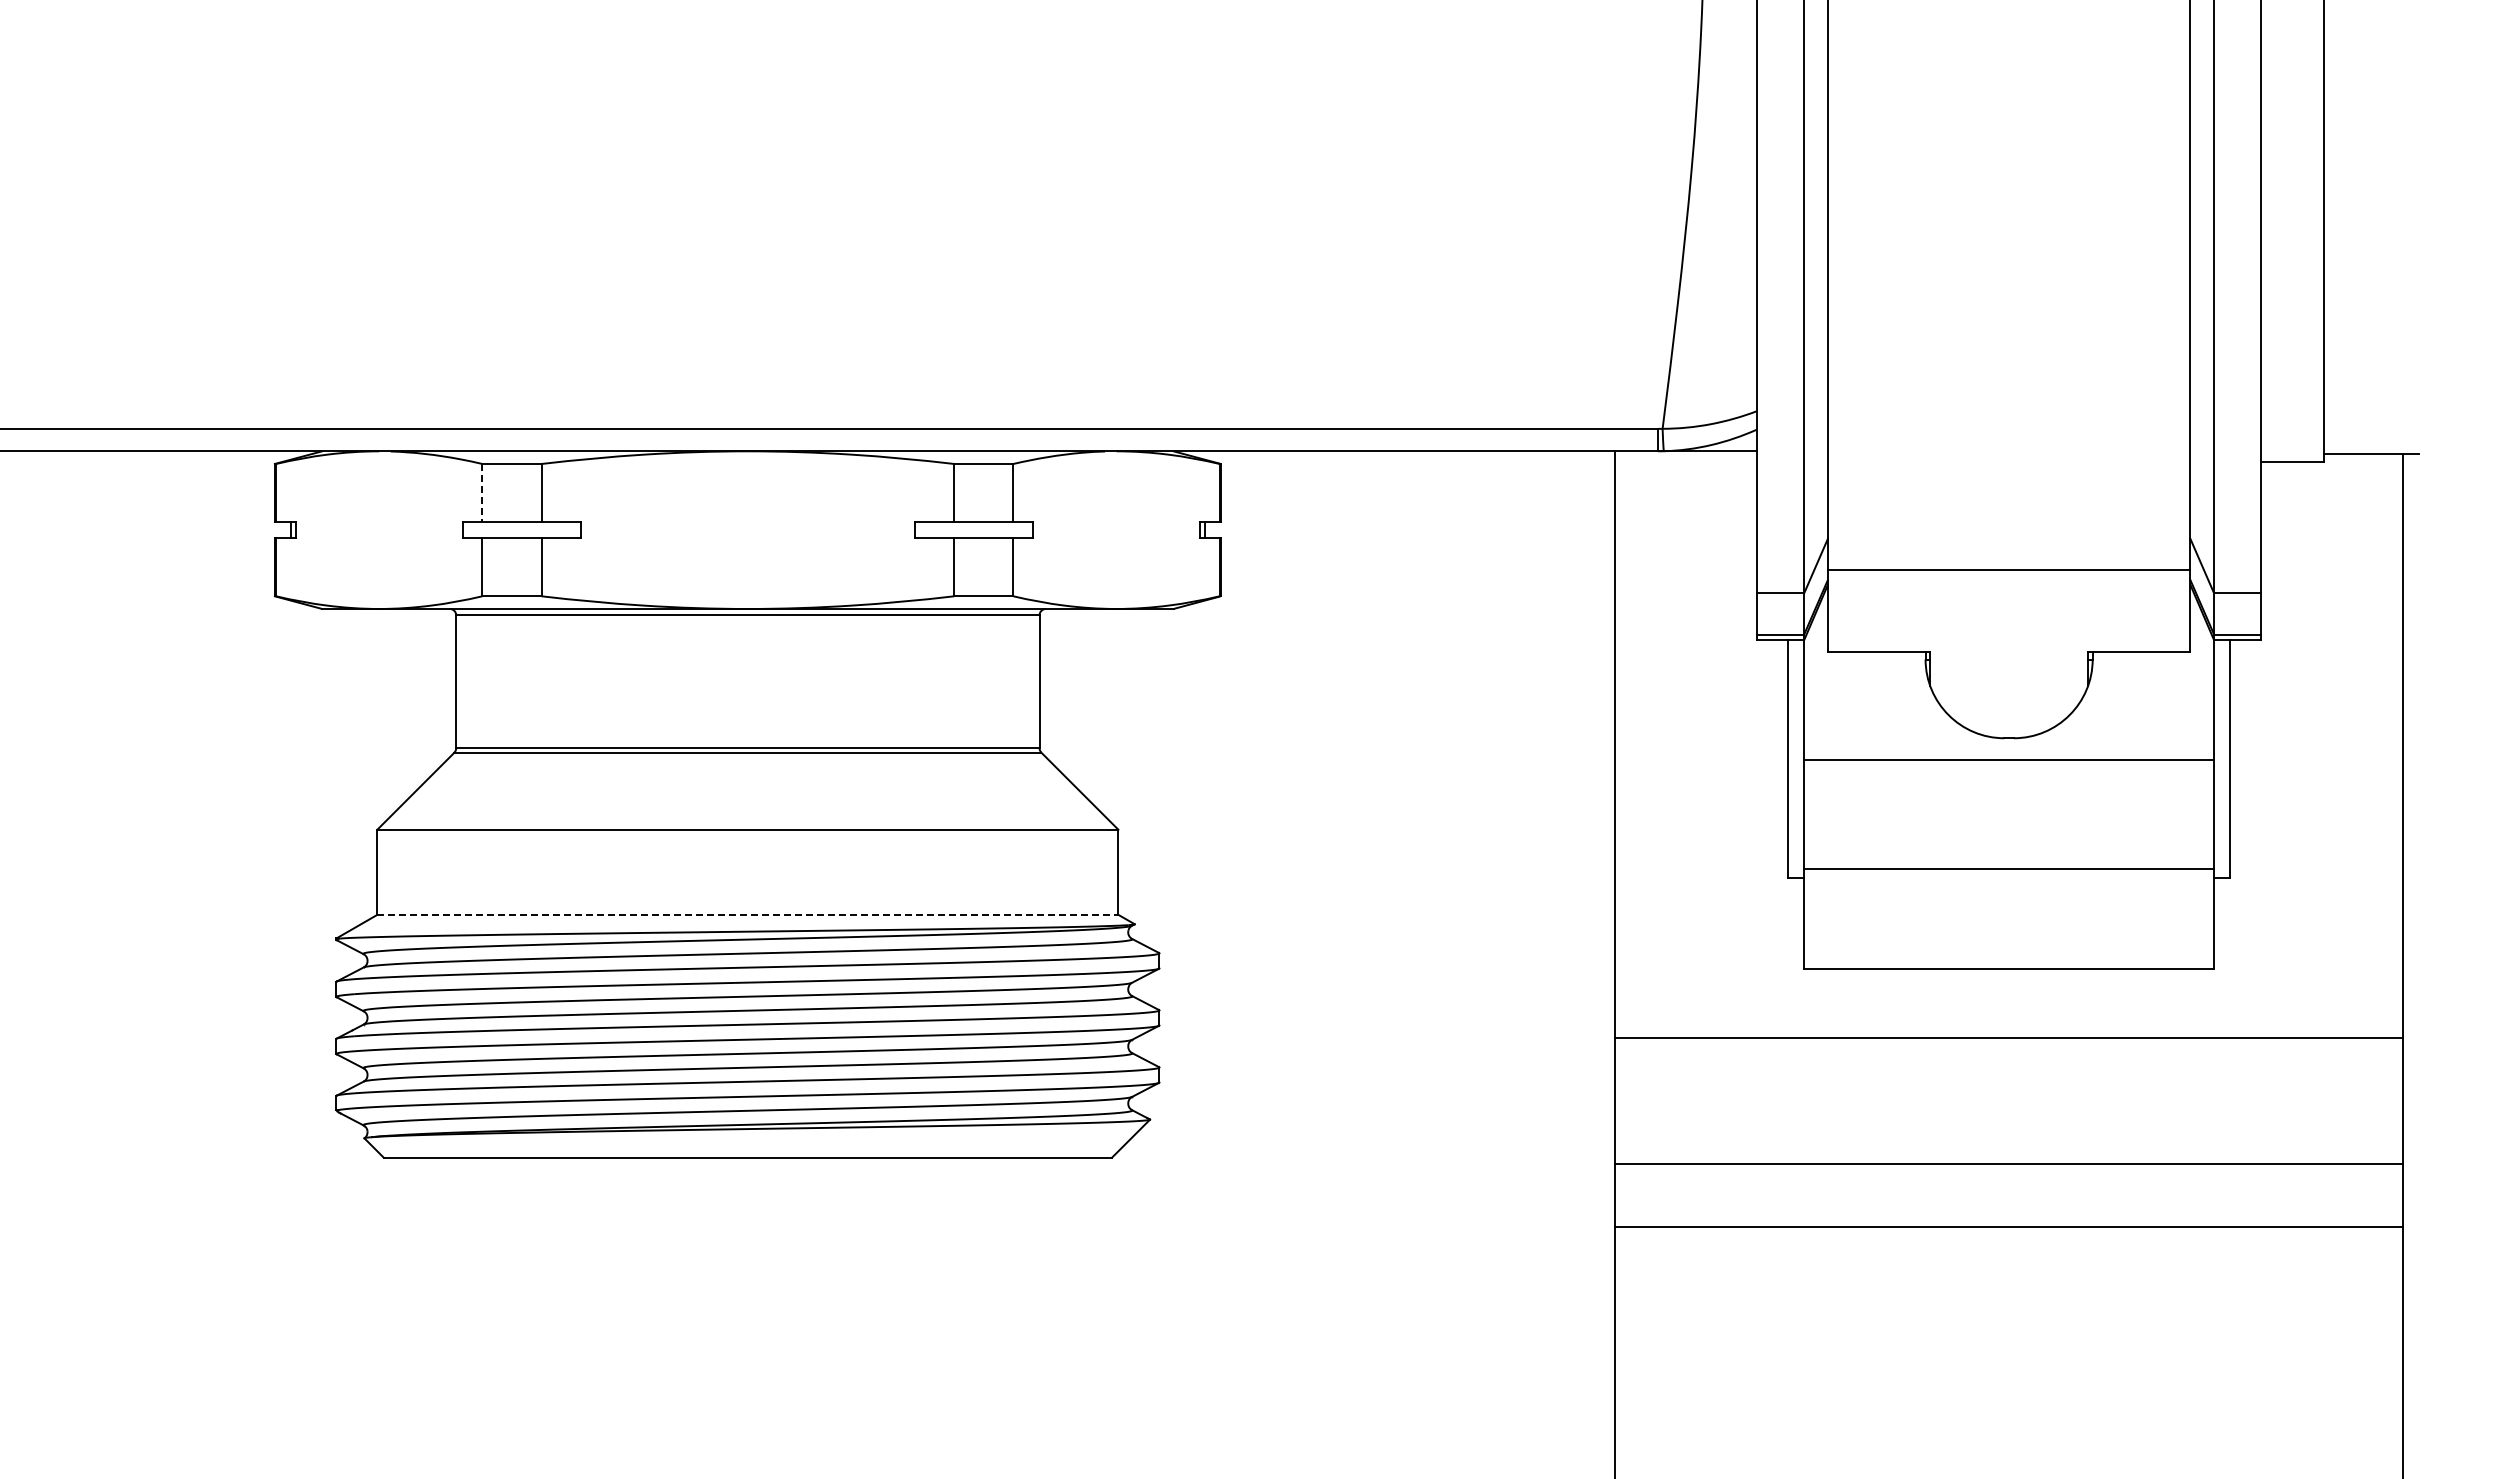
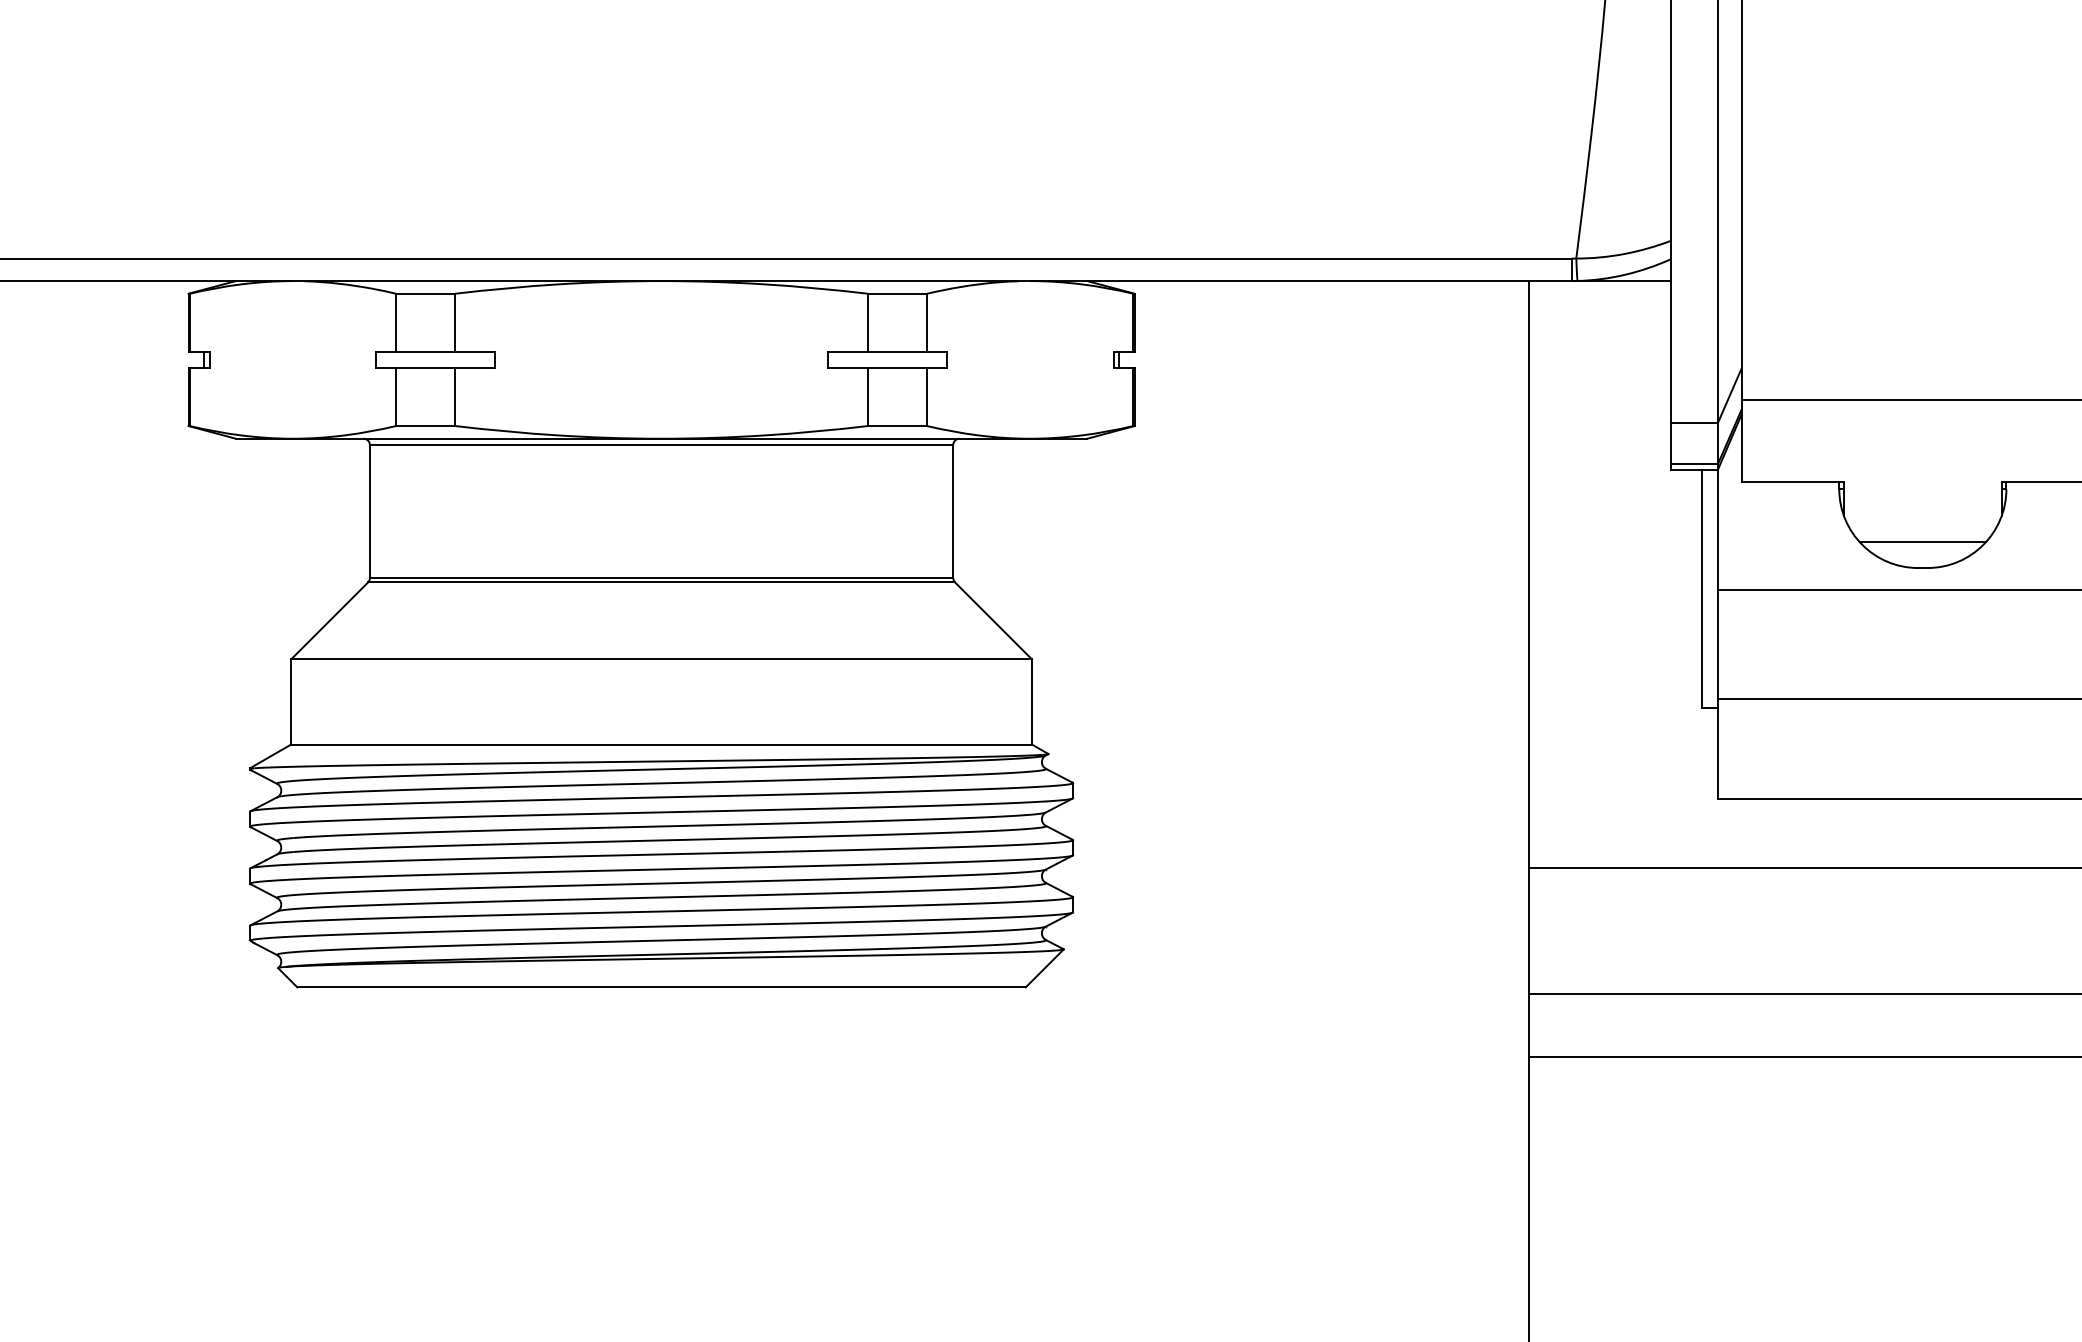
line: (482, 493) -> (396, 323), dashed -> solid
line: (2009, 712) -> (1923, 542), added
line: (748, 914) -> (662, 744), dashed -> solid

